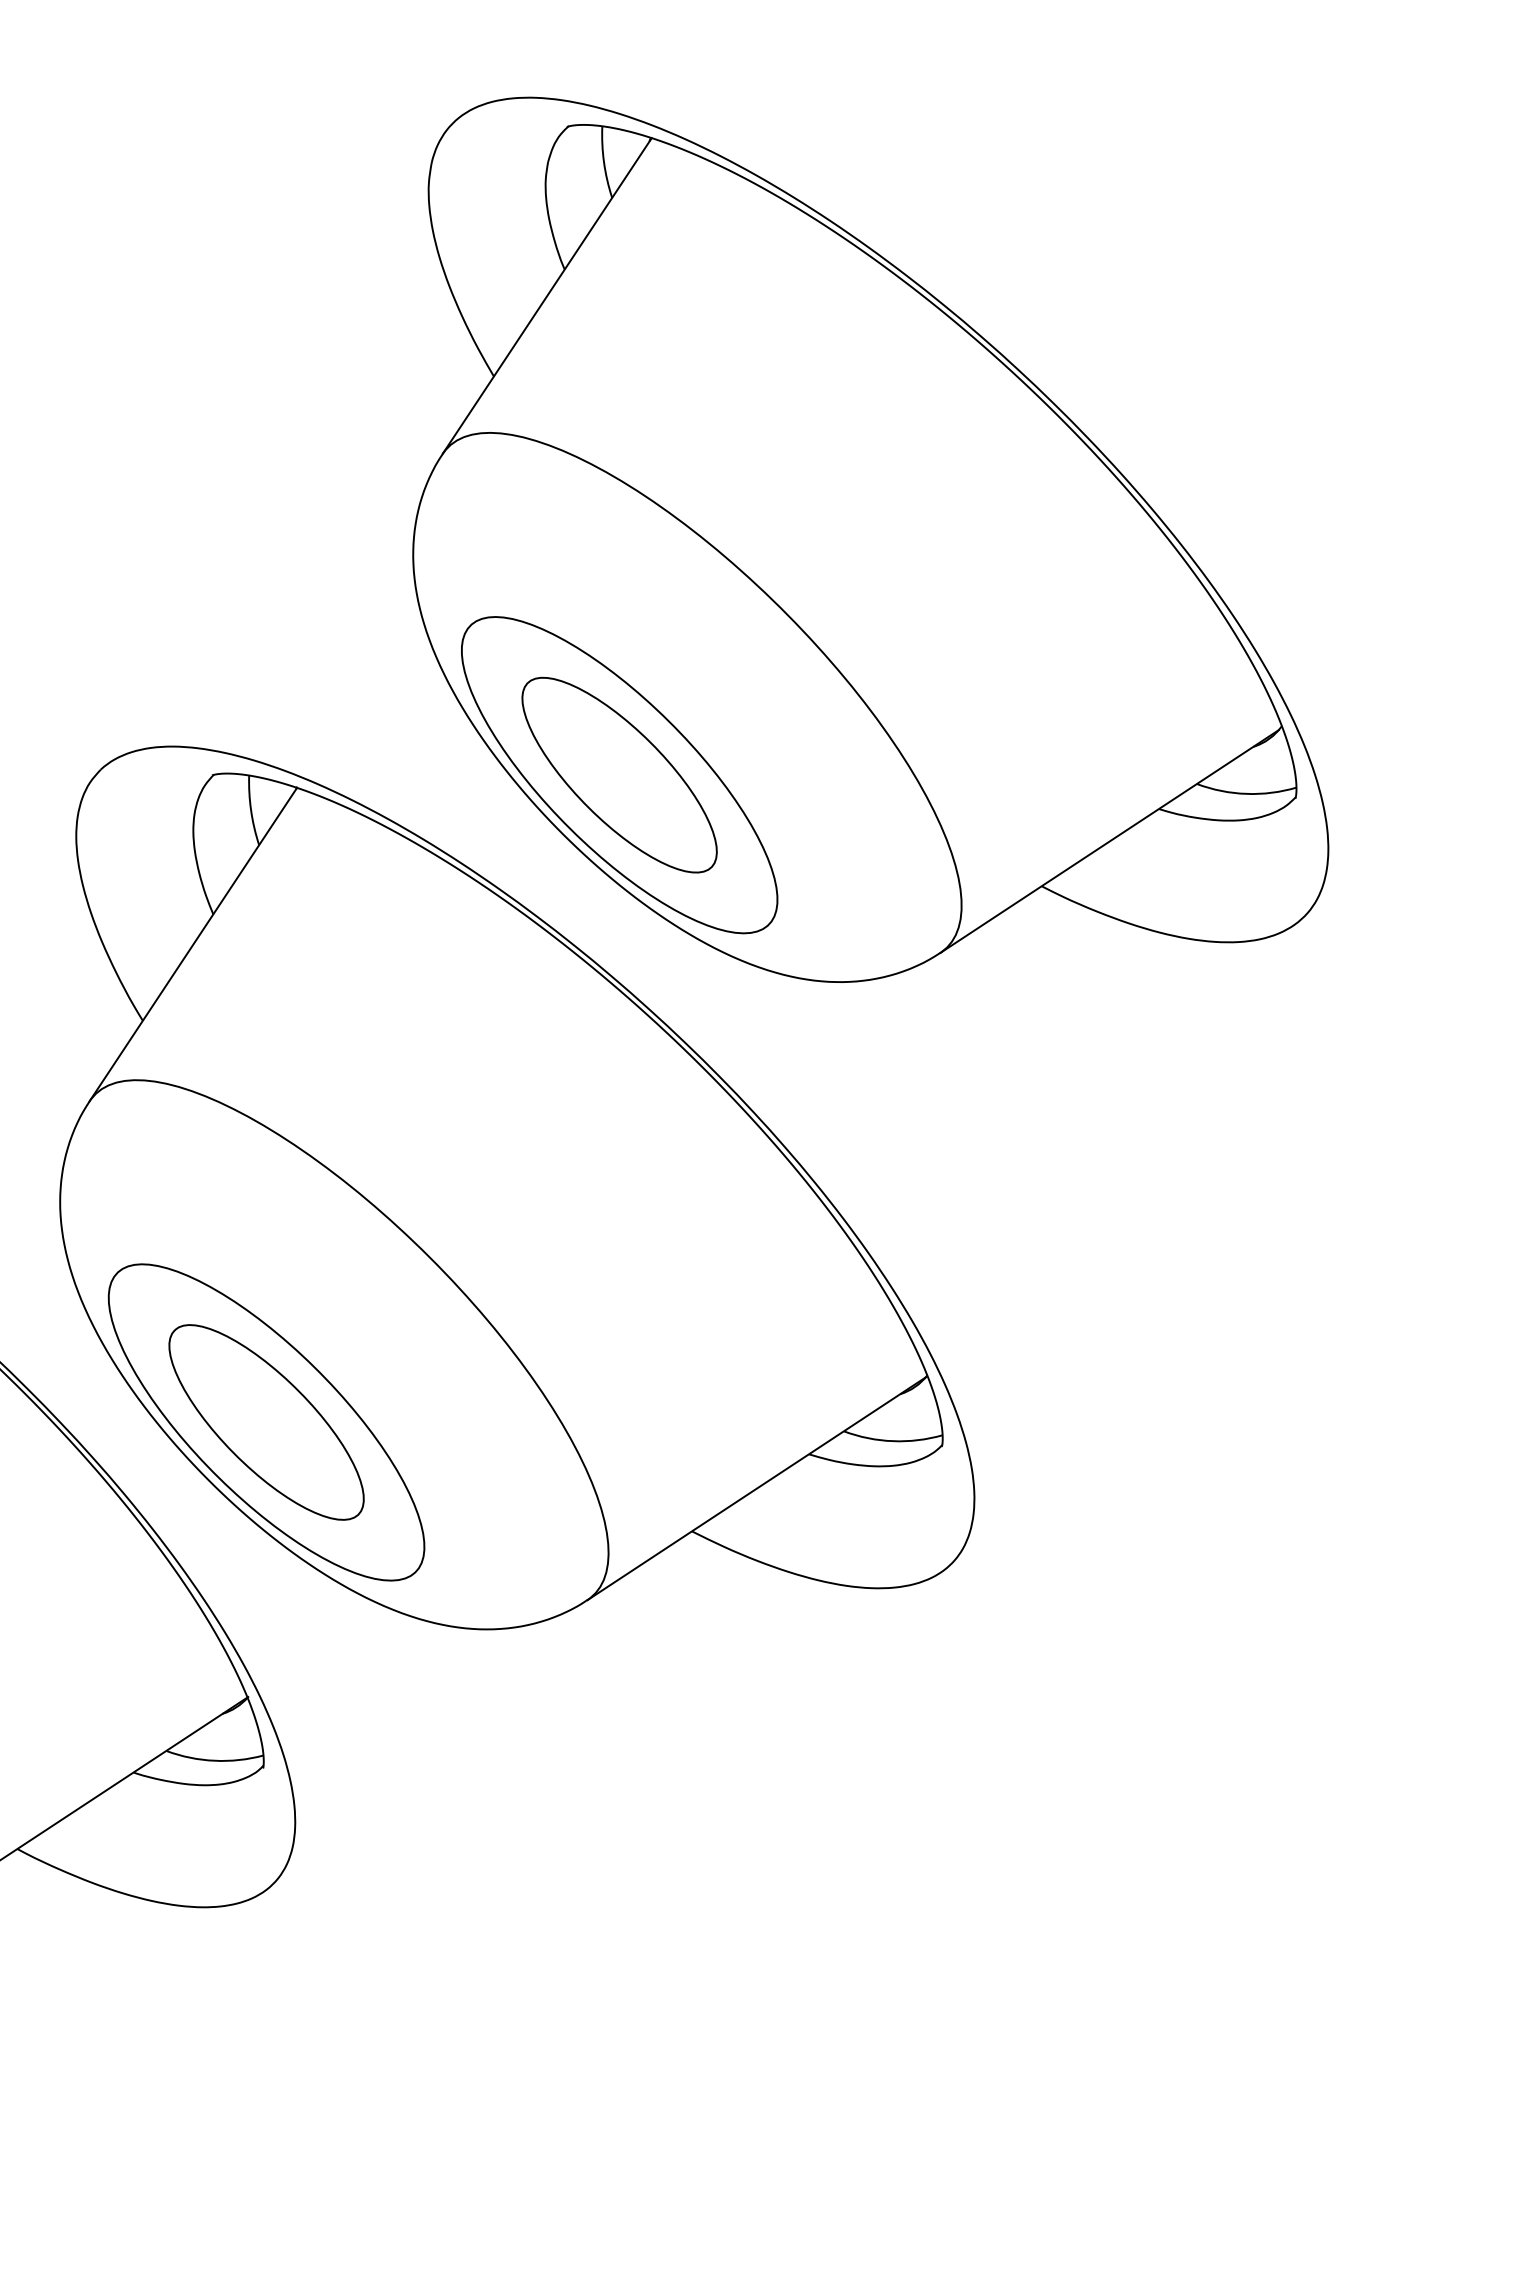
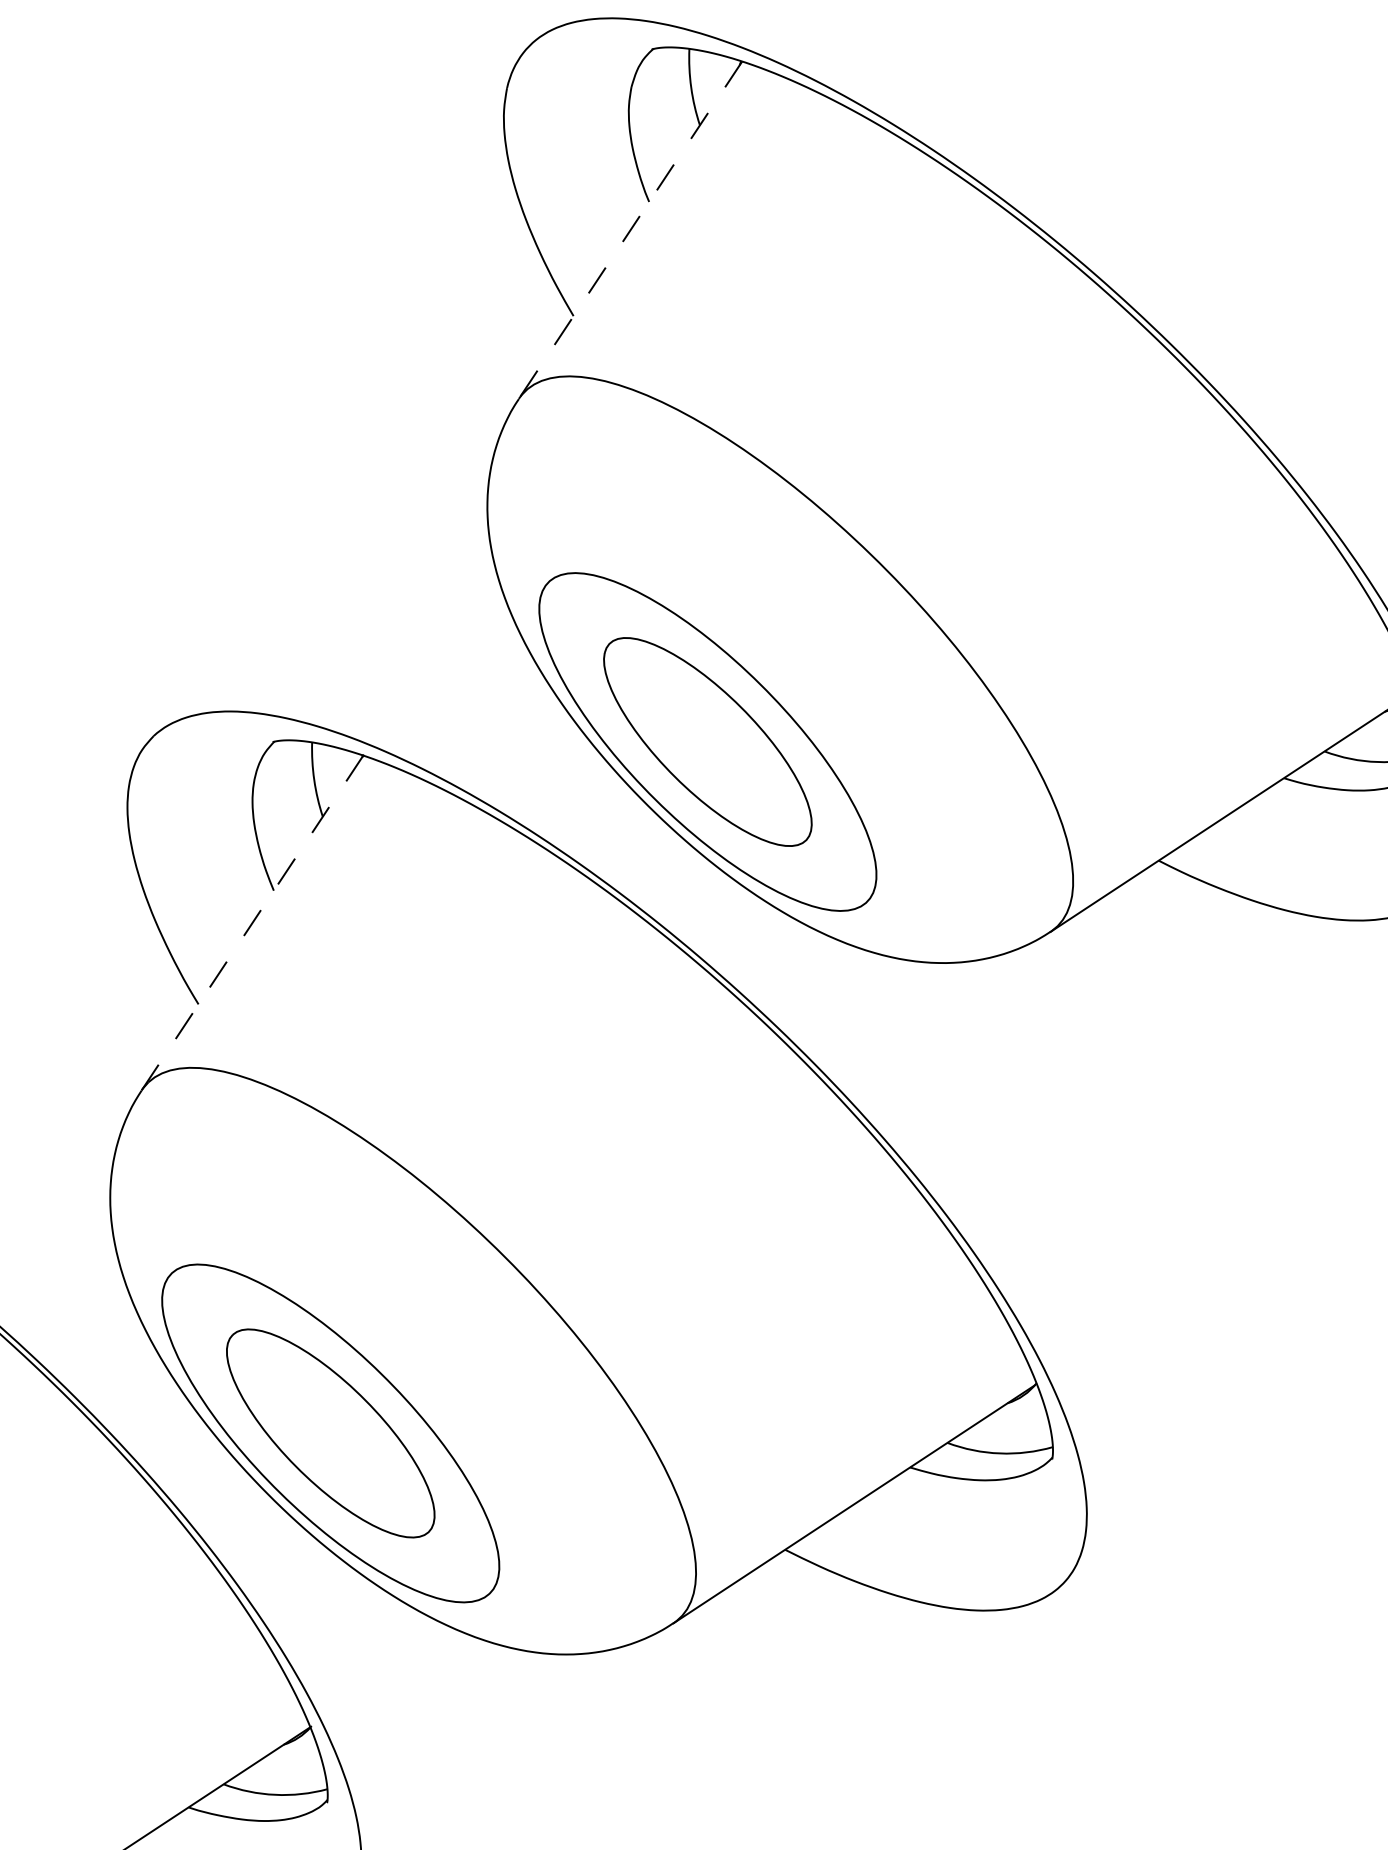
line: (546, 296) -> (629, 230), solid -> dashed
line: (193, 944) -> (252, 922), solid -> dashed

